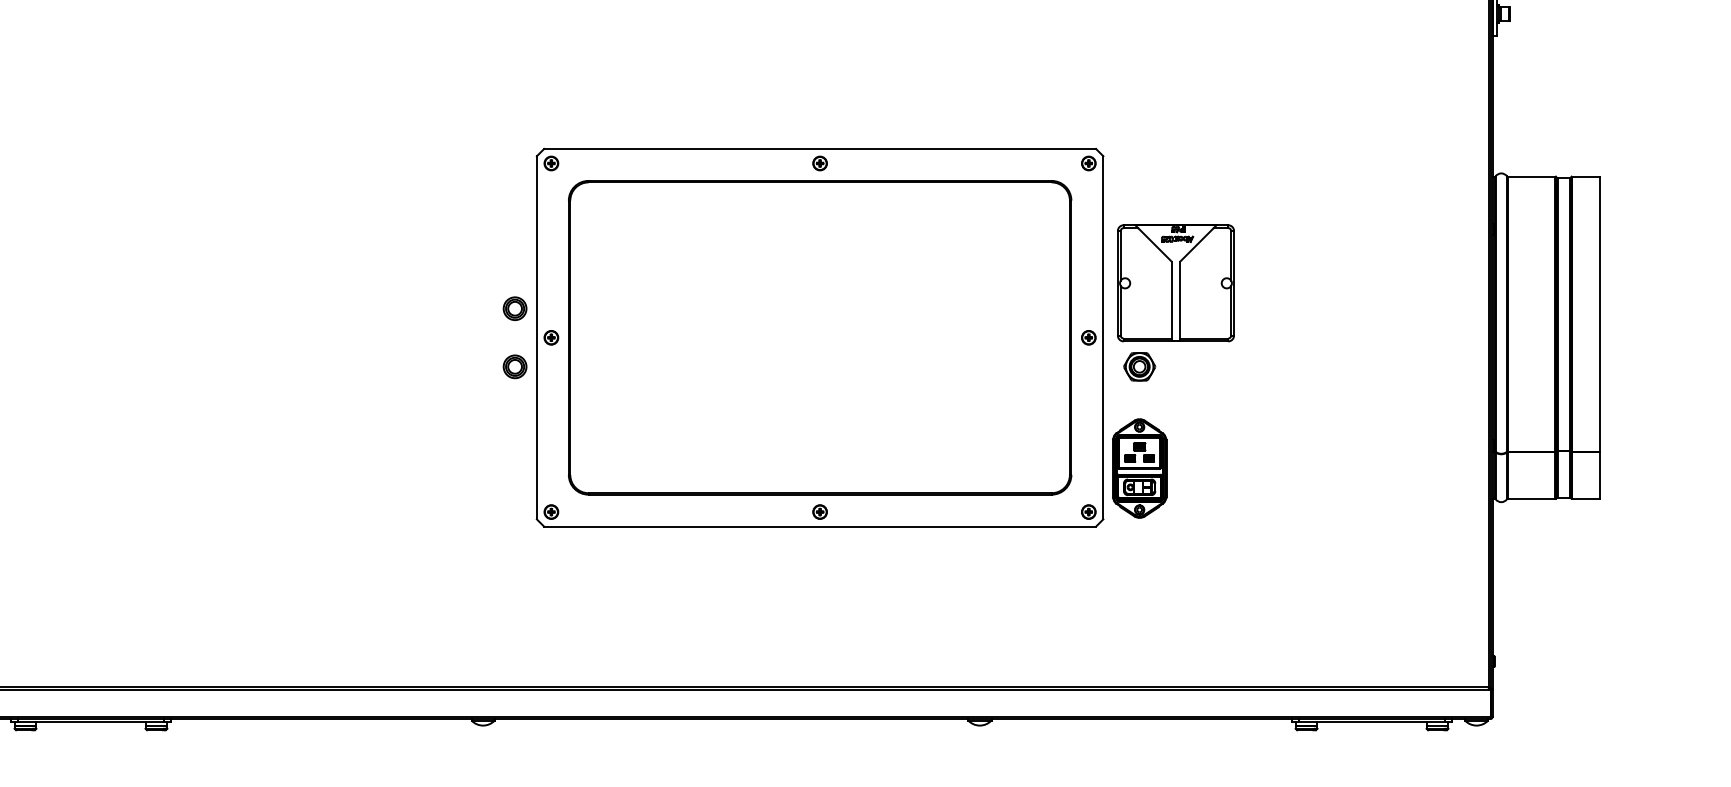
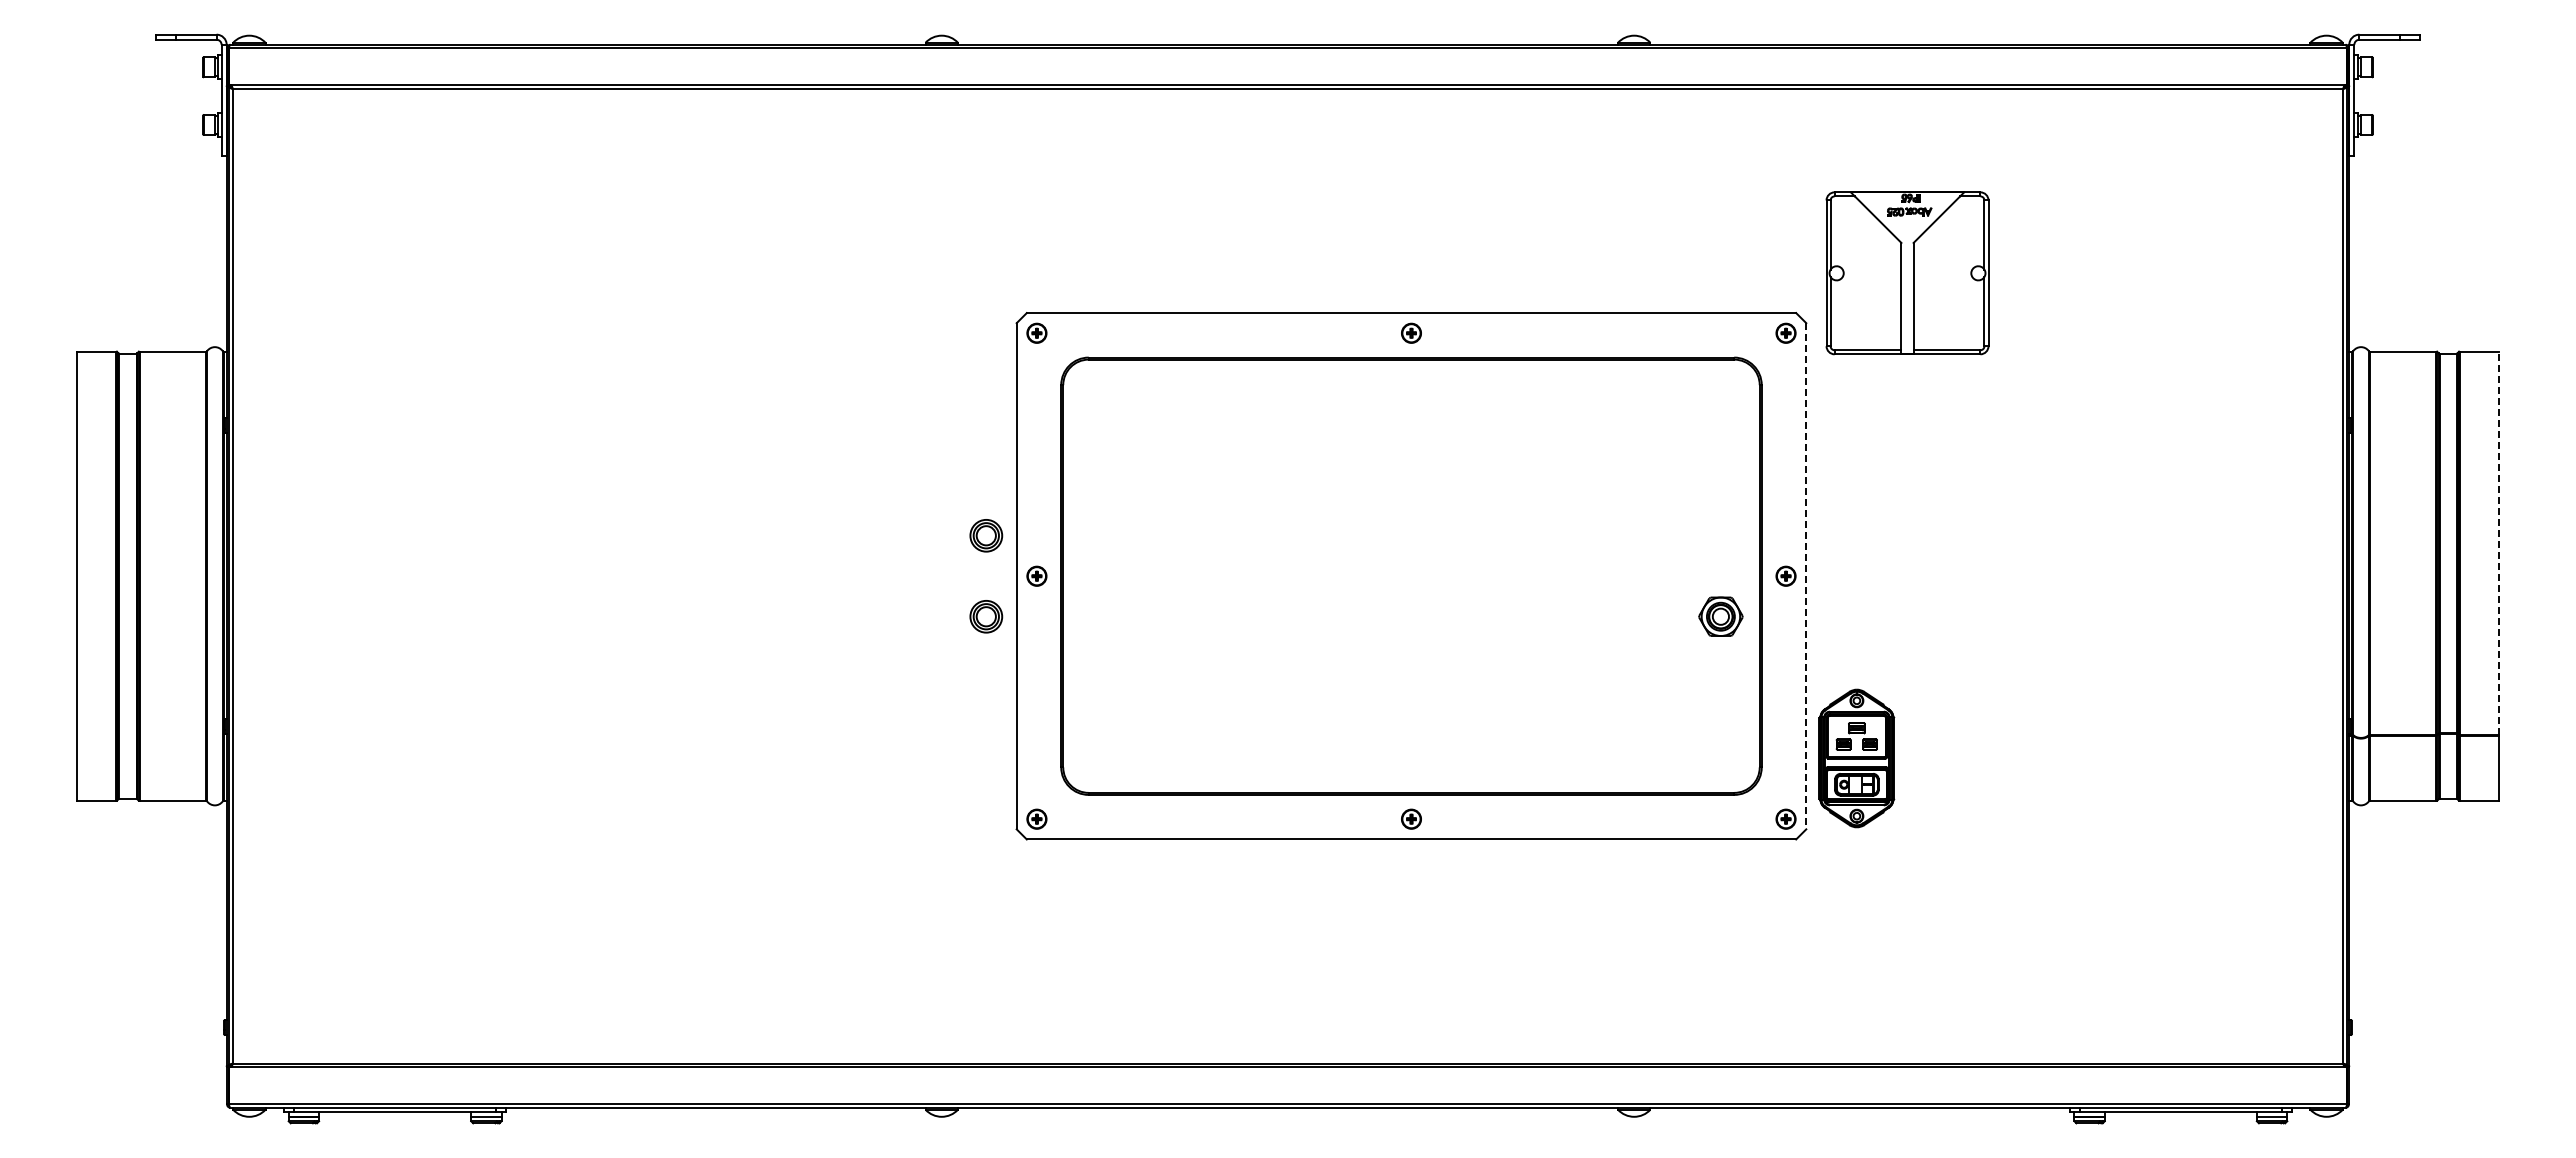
part: (1175, 283) -> (1907, 273), moved
line: (1599, 314) -> (2498, 543), solid -> dashed
line: (1103, 337) -> (1806, 576), solid -> dashed
part: (1139, 366) -> (1720, 616), moved

